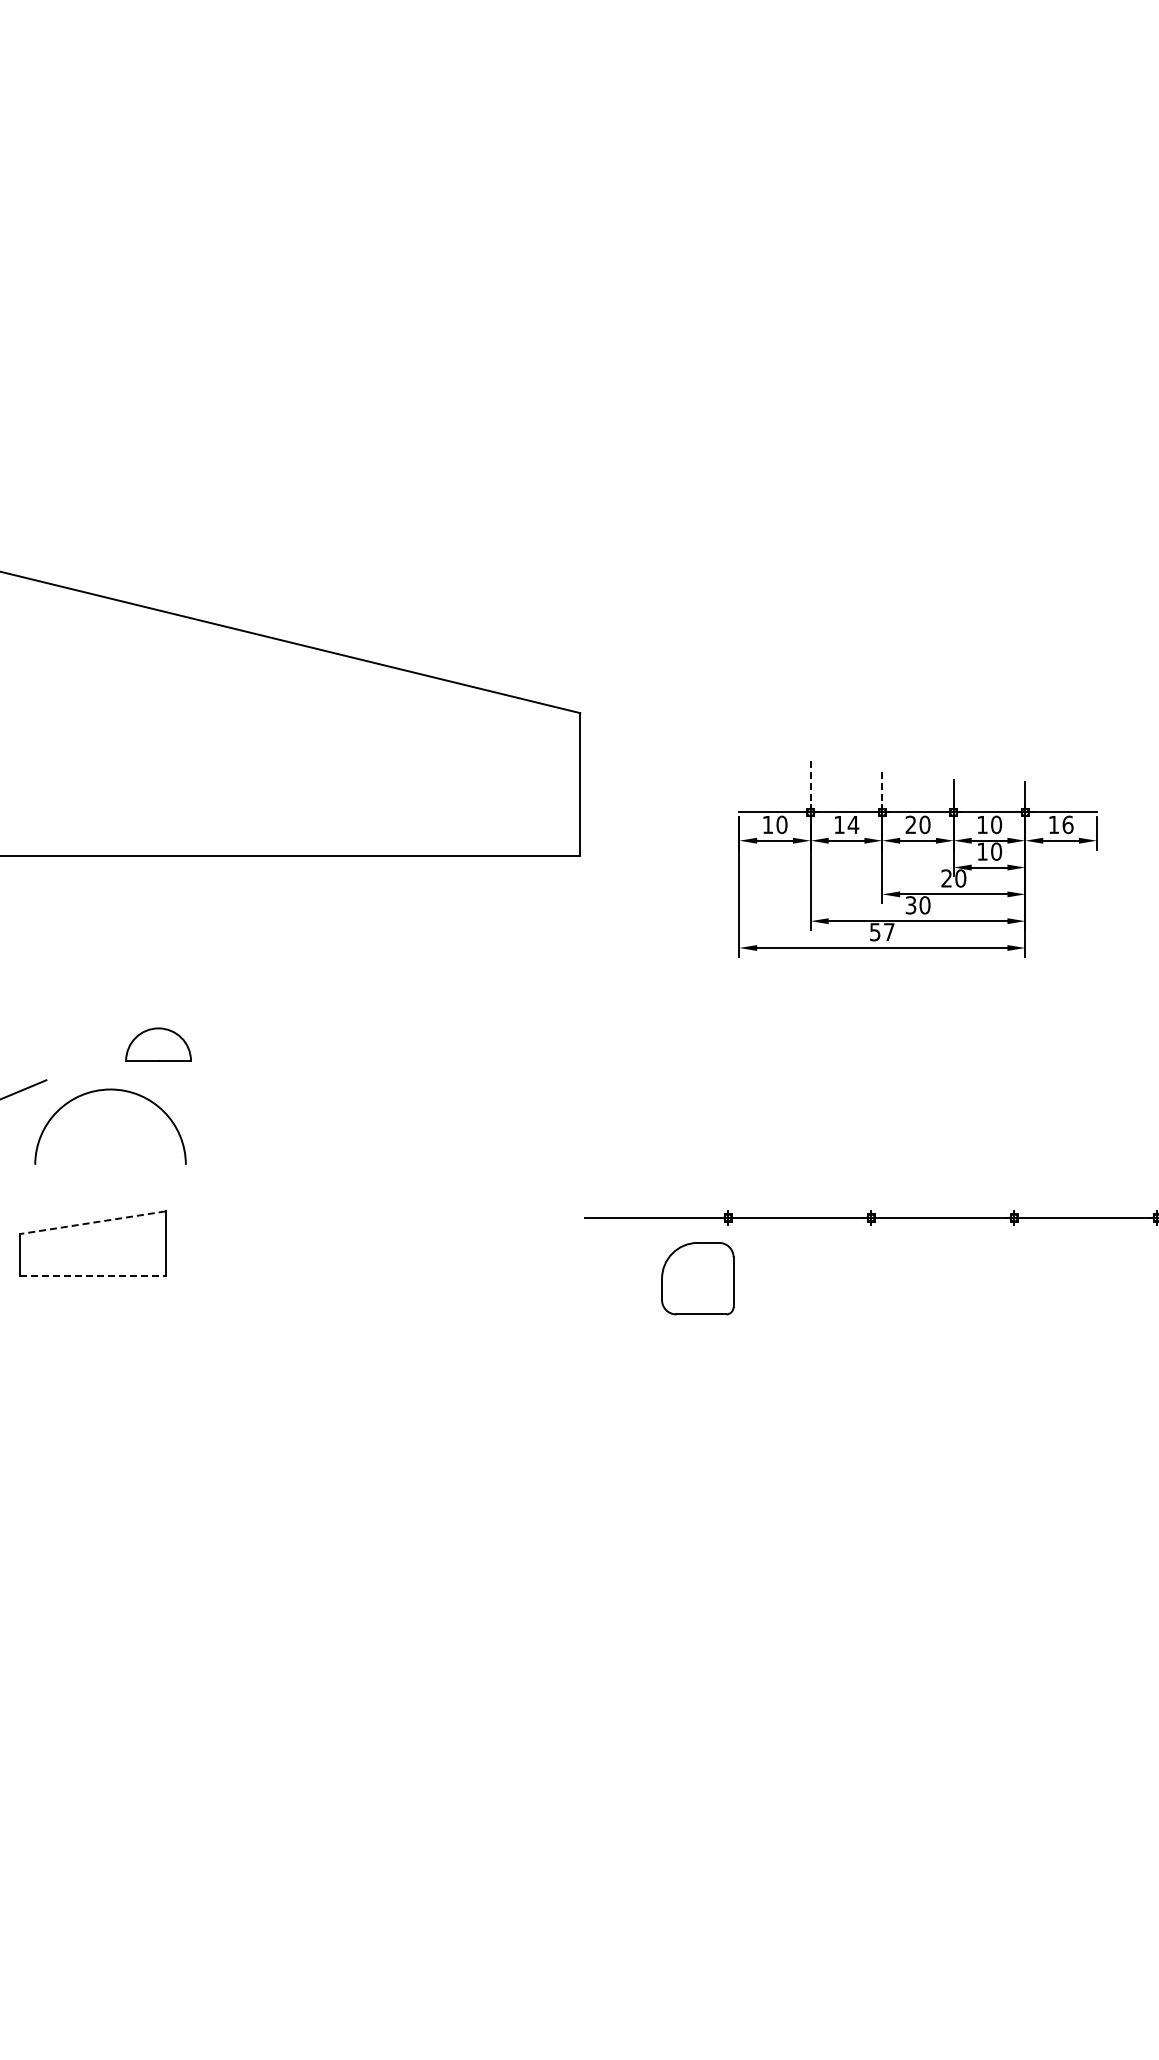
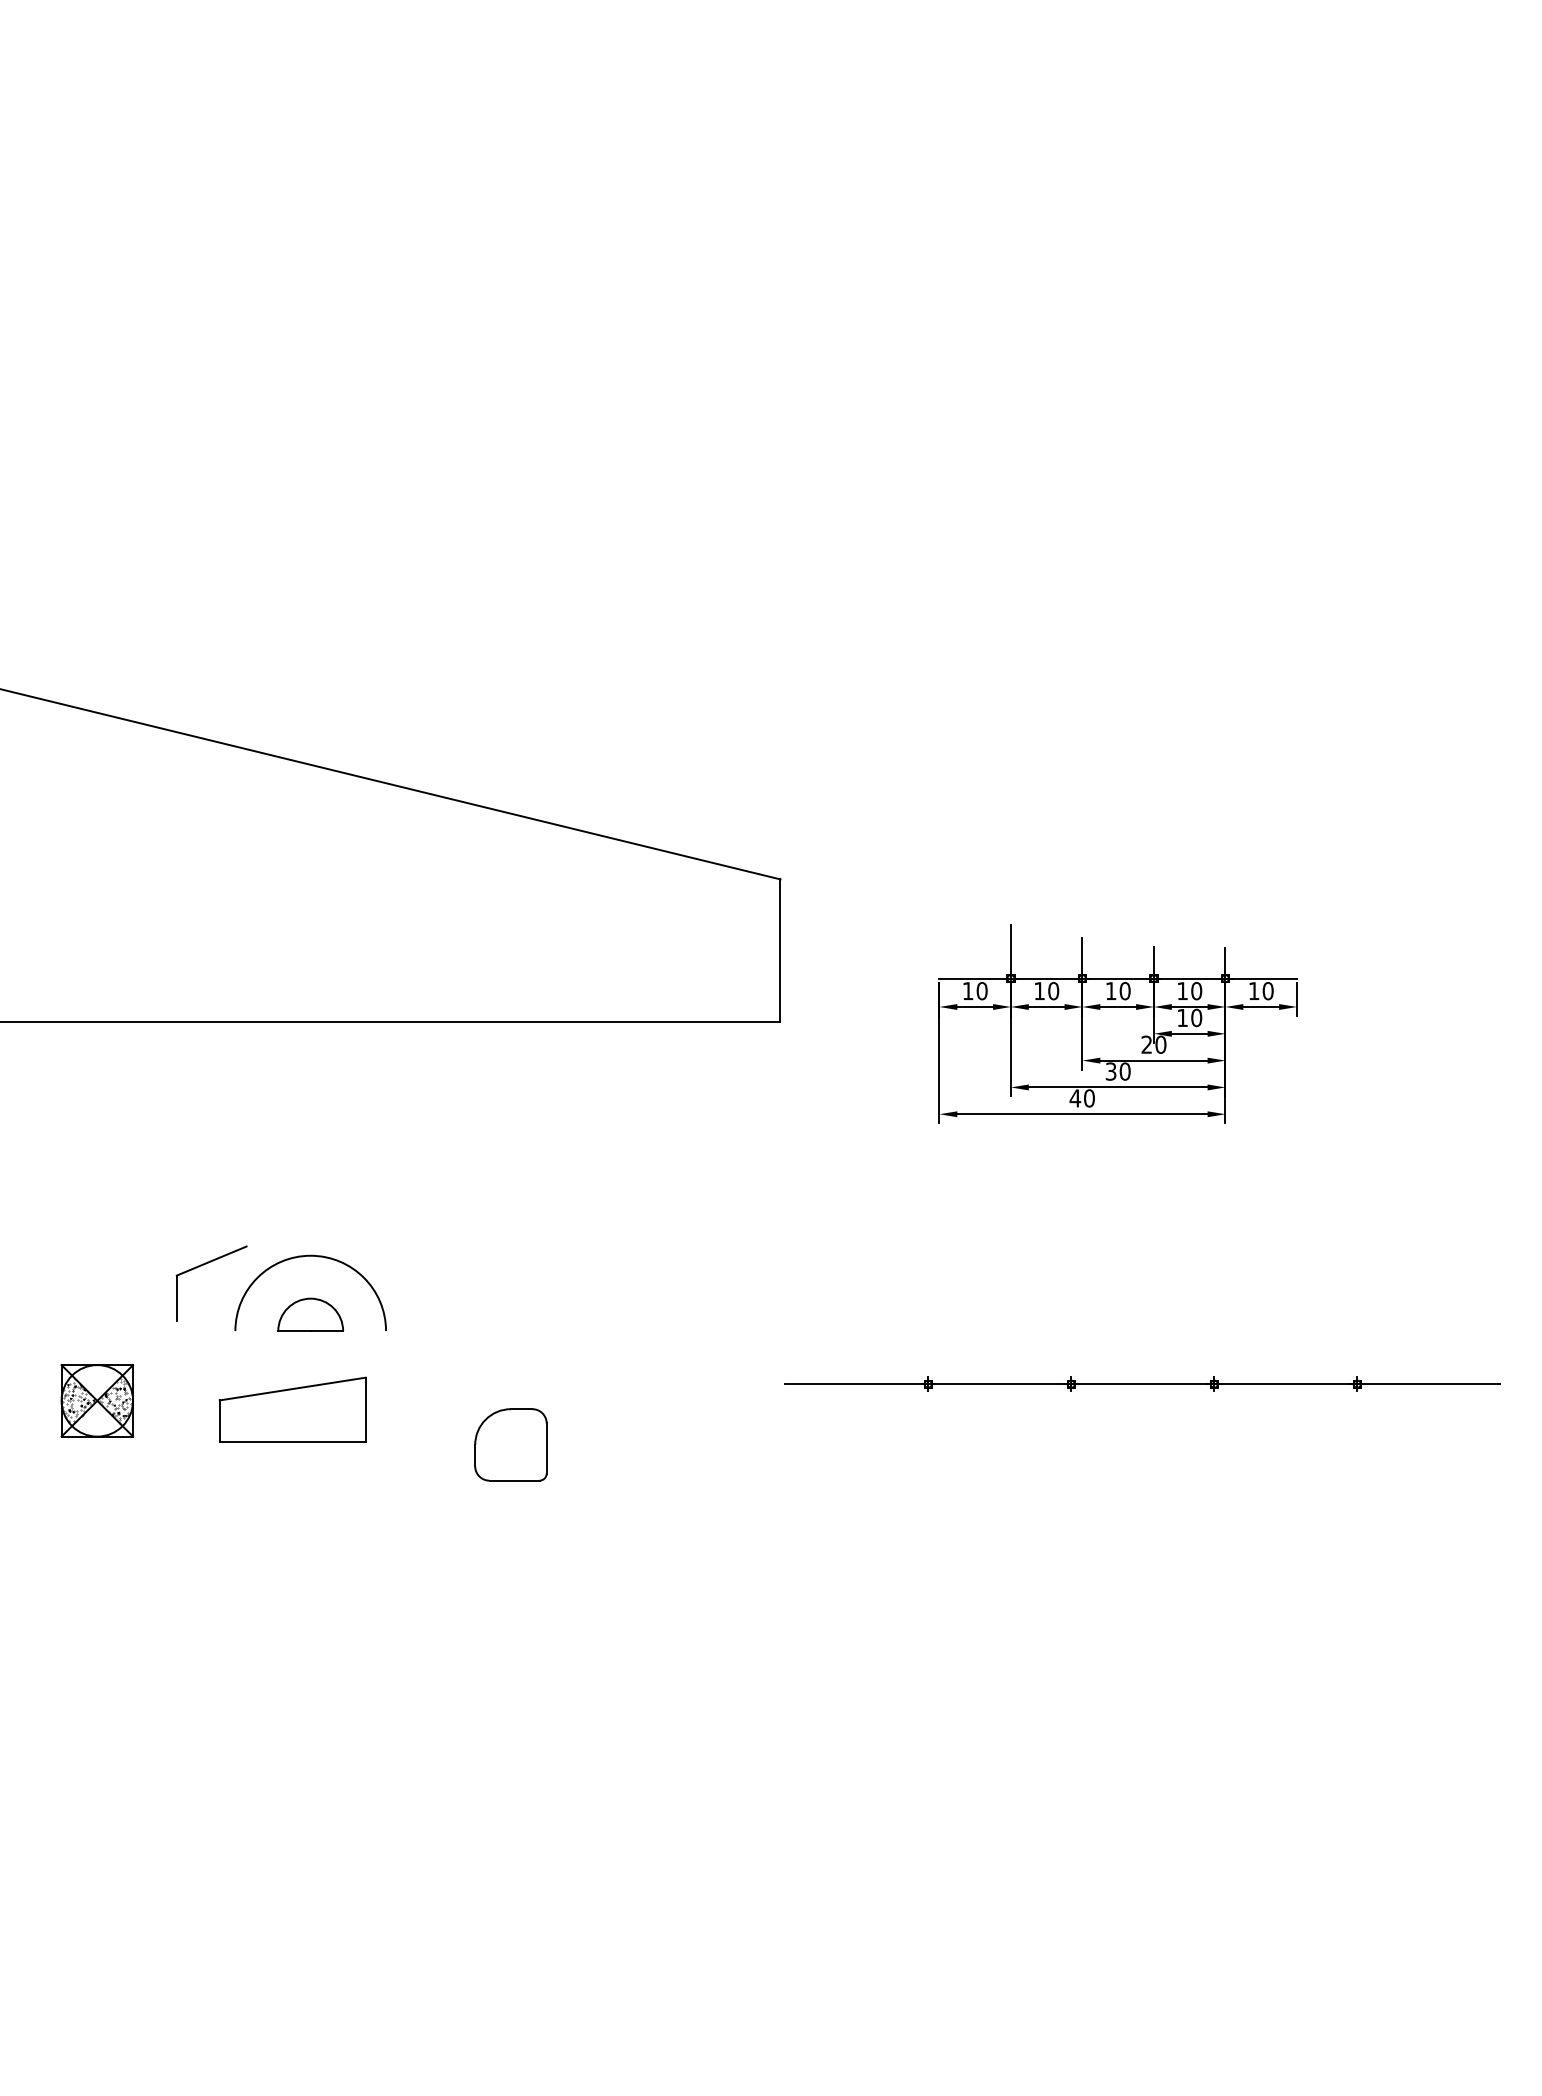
line: (810, 785) -> (1010, 951), dashed -> solid
line: (882, 792) -> (1082, 958), dashed -> solid
text: (1067, 824) -> (1267, 990), 16 -> 10
text: (853, 825) -> (1053, 991), 14 -> 10
text: (910, 825) -> (1110, 991), 20 -> 10
text: (881, 932) -> (1081, 1098), 57 -> 40
part: (158, 1044) -> (310, 1314), moved
line: (92, 1223) -> (292, 1389), dashed -> solid
line: (92, 1276) -> (292, 1442), dashed -> solid
part: (697, 1278) -> (510, 1444), moved

